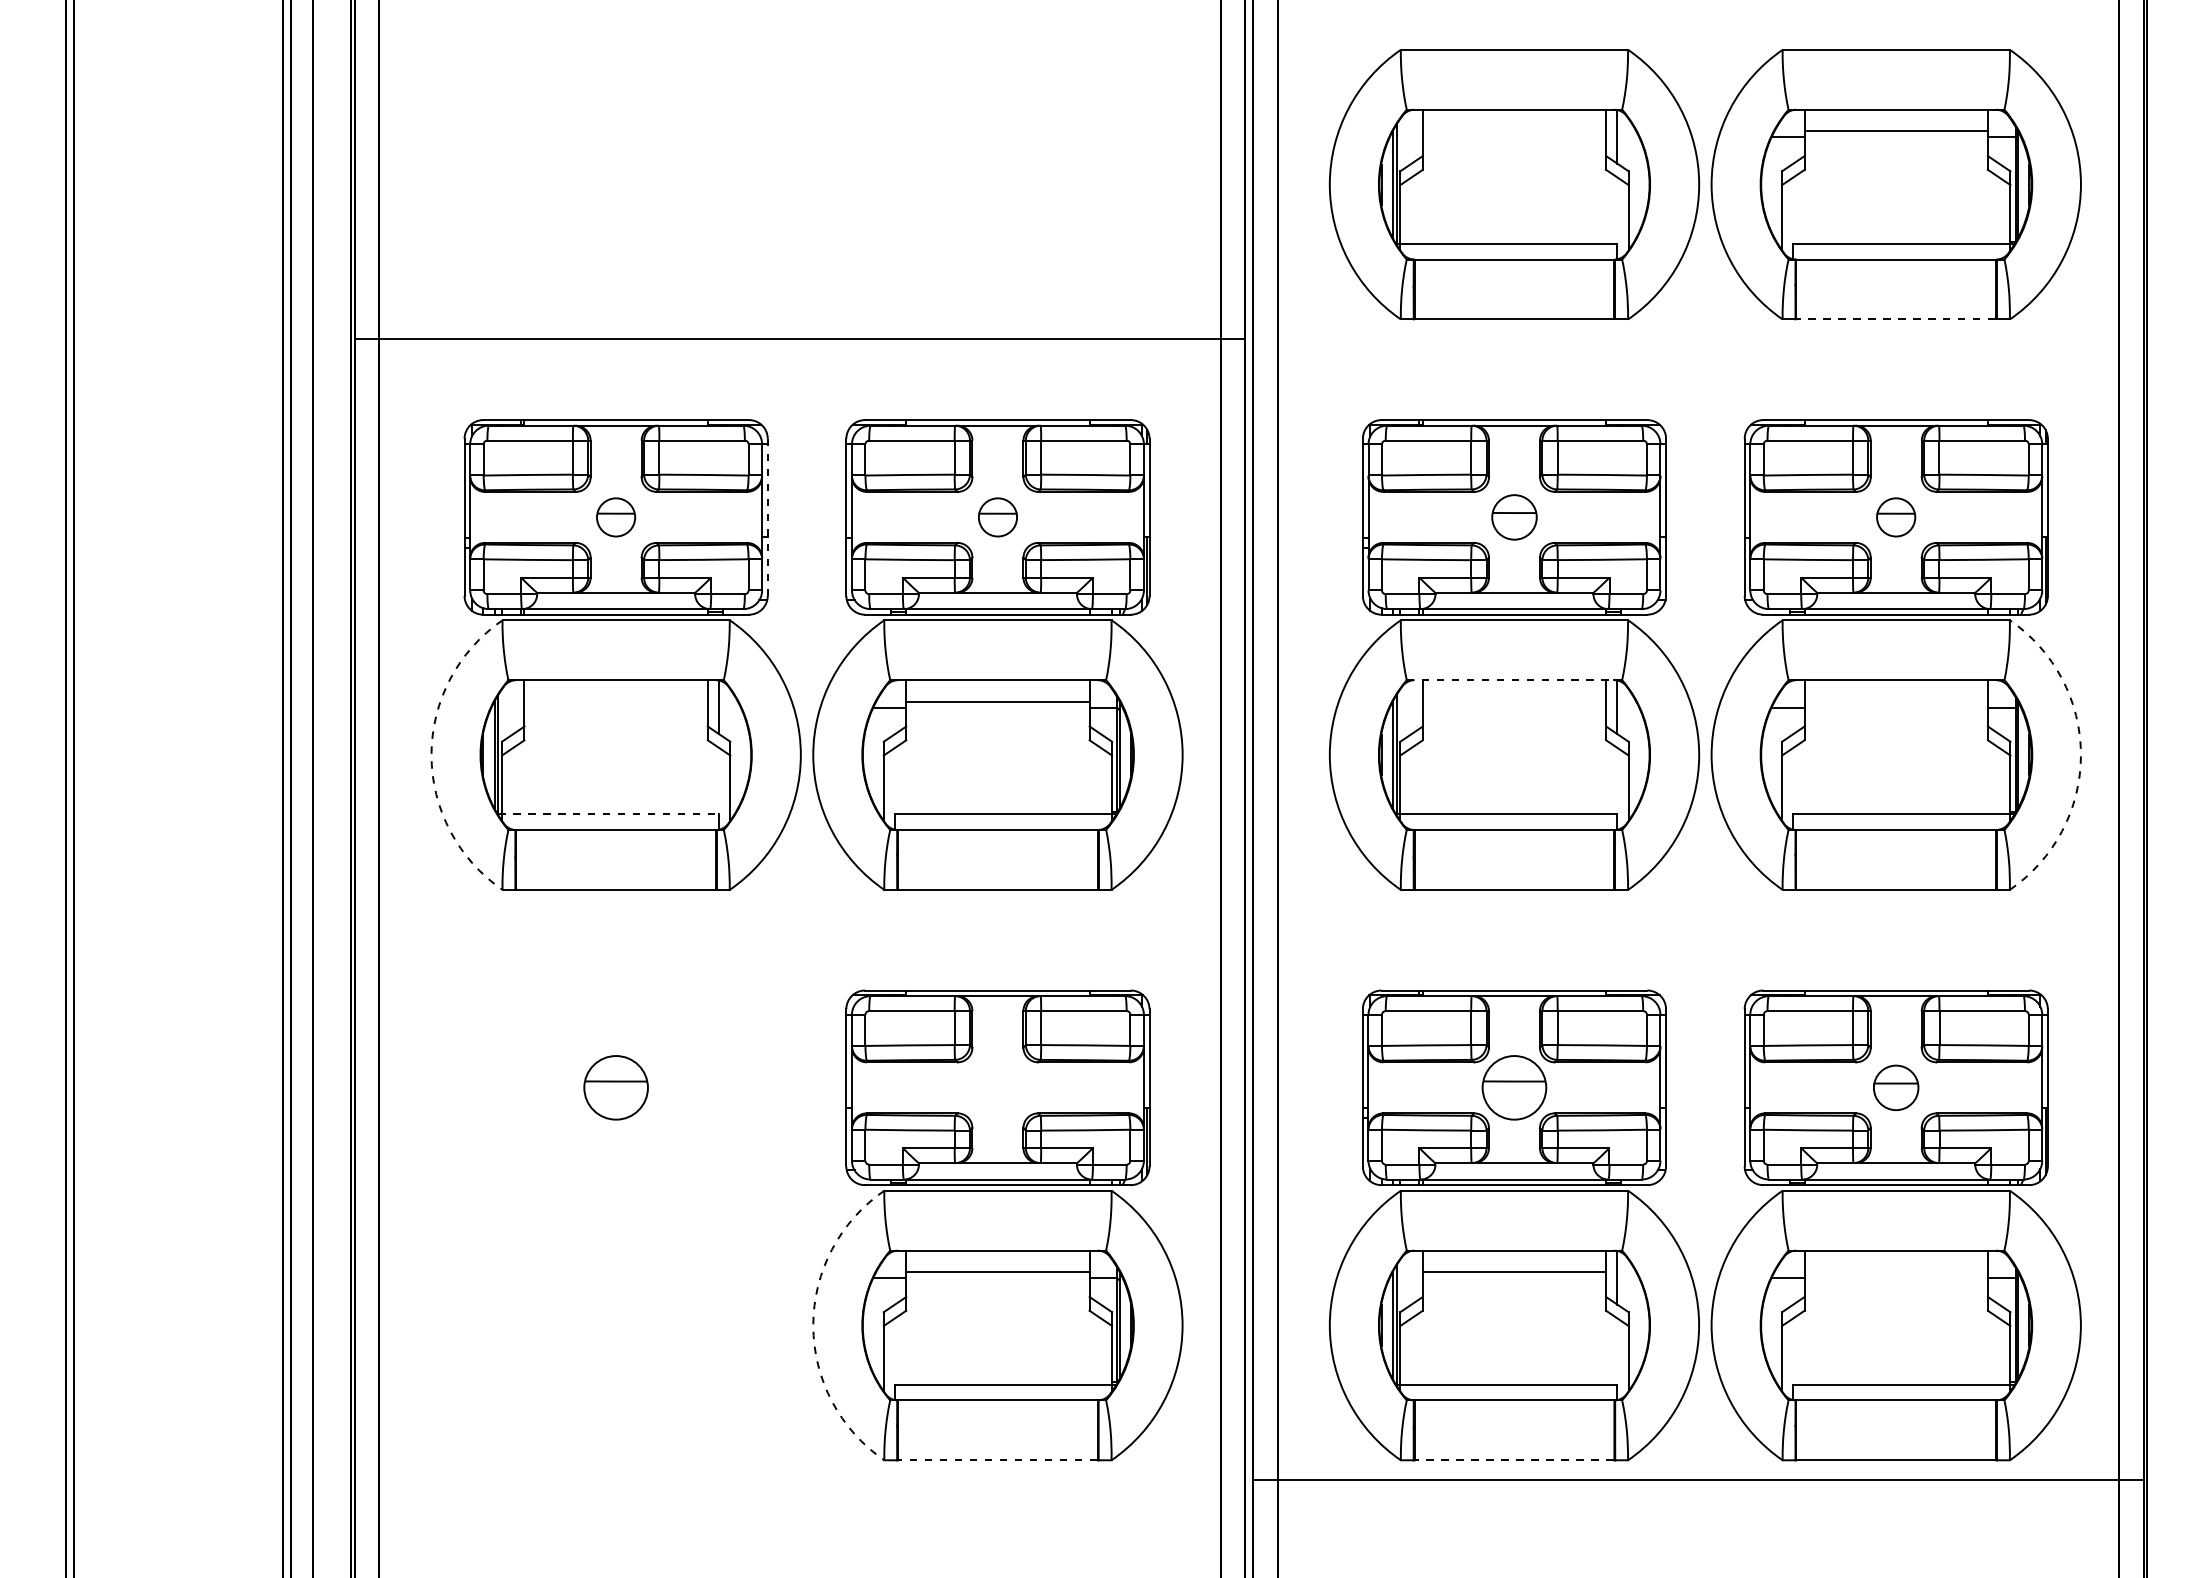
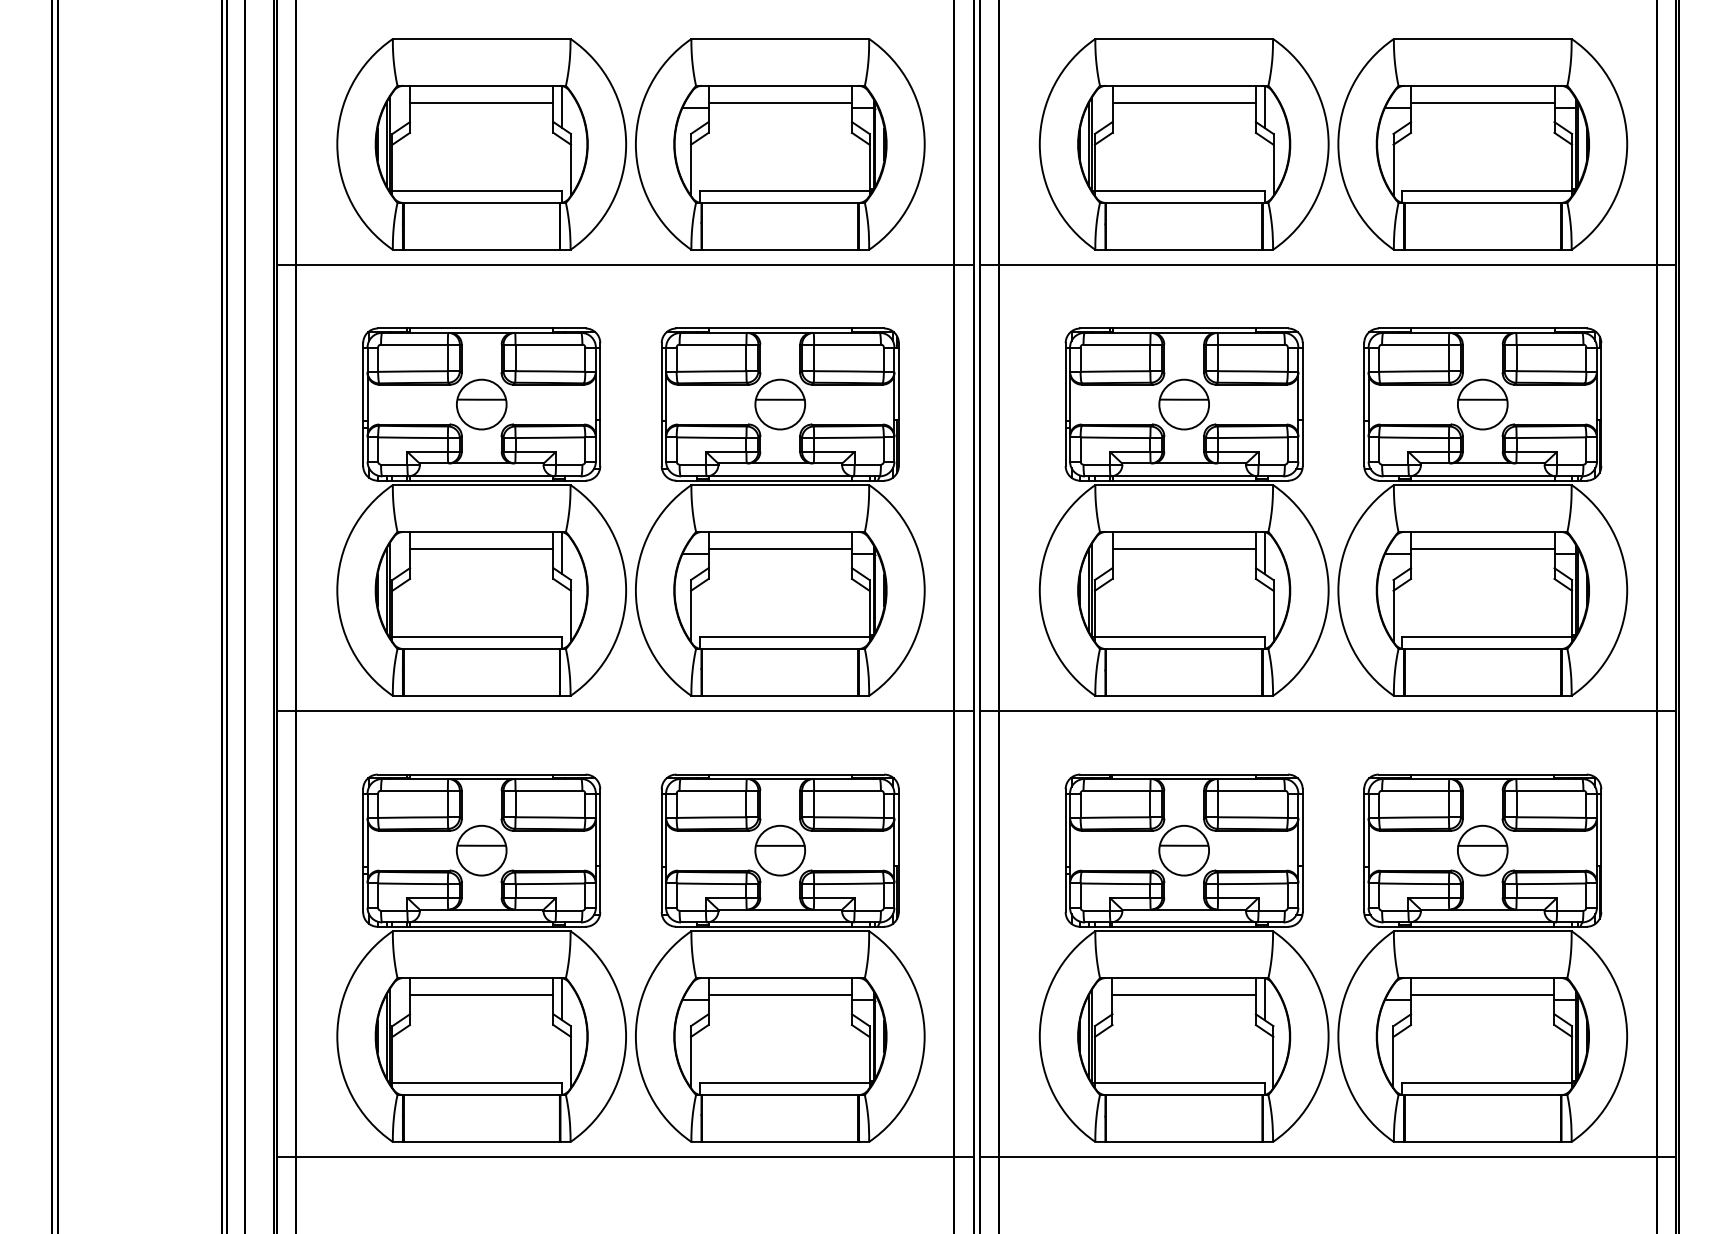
line: (1514, 131) -> (1184, 102), added
part: (615, 184) -> (481, 144), added
part: (997, 184) -> (779, 144), added
line: (1895, 319) -> (1482, 249), dashed -> solid
line: (1697, 338) -> (1327, 264), added
part: (615, 517) -> (481, 404), size x1.67
line: (767, 517) -> (600, 404), dashed -> solid
part: (997, 517) -> (779, 404), size x1.67
part: (1514, 517) -> (1184, 404), size x1.43
part: (1895, 517) -> (1482, 404), size x1.67
line: (1510, 680) -> (1181, 532), dashed -> solid
line: (615, 701) -> (481, 548), added
line: (1514, 701) -> (1184, 548), added
line: (1895, 701) -> (1482, 548), added
arc: (431, 755) -> (337, 590), dashed -> solid
arc: (2080, 755) -> (1626, 590), dashed -> solid
line: (609, 814) -> (476, 636), dashed -> solid
line: (799, 909) -> (625, 711), added
line: (1697, 909) -> (1327, 711), added
part: (997, 1087) -> (779, 850), added
part: (1895, 1087) -> (1482, 850), size x1.43
part: (615, 1225) -> (481, 958), added
line: (1895, 1272) -> (1482, 995), added
arc: (813, 1325) -> (636, 1036), dashed -> solid
line: (997, 1460) -> (779, 1142), dashed -> solid
line: (1513, 1460) -> (1183, 1142), dashed -> solid
line: (799, 1479) -> (625, 1156), added

